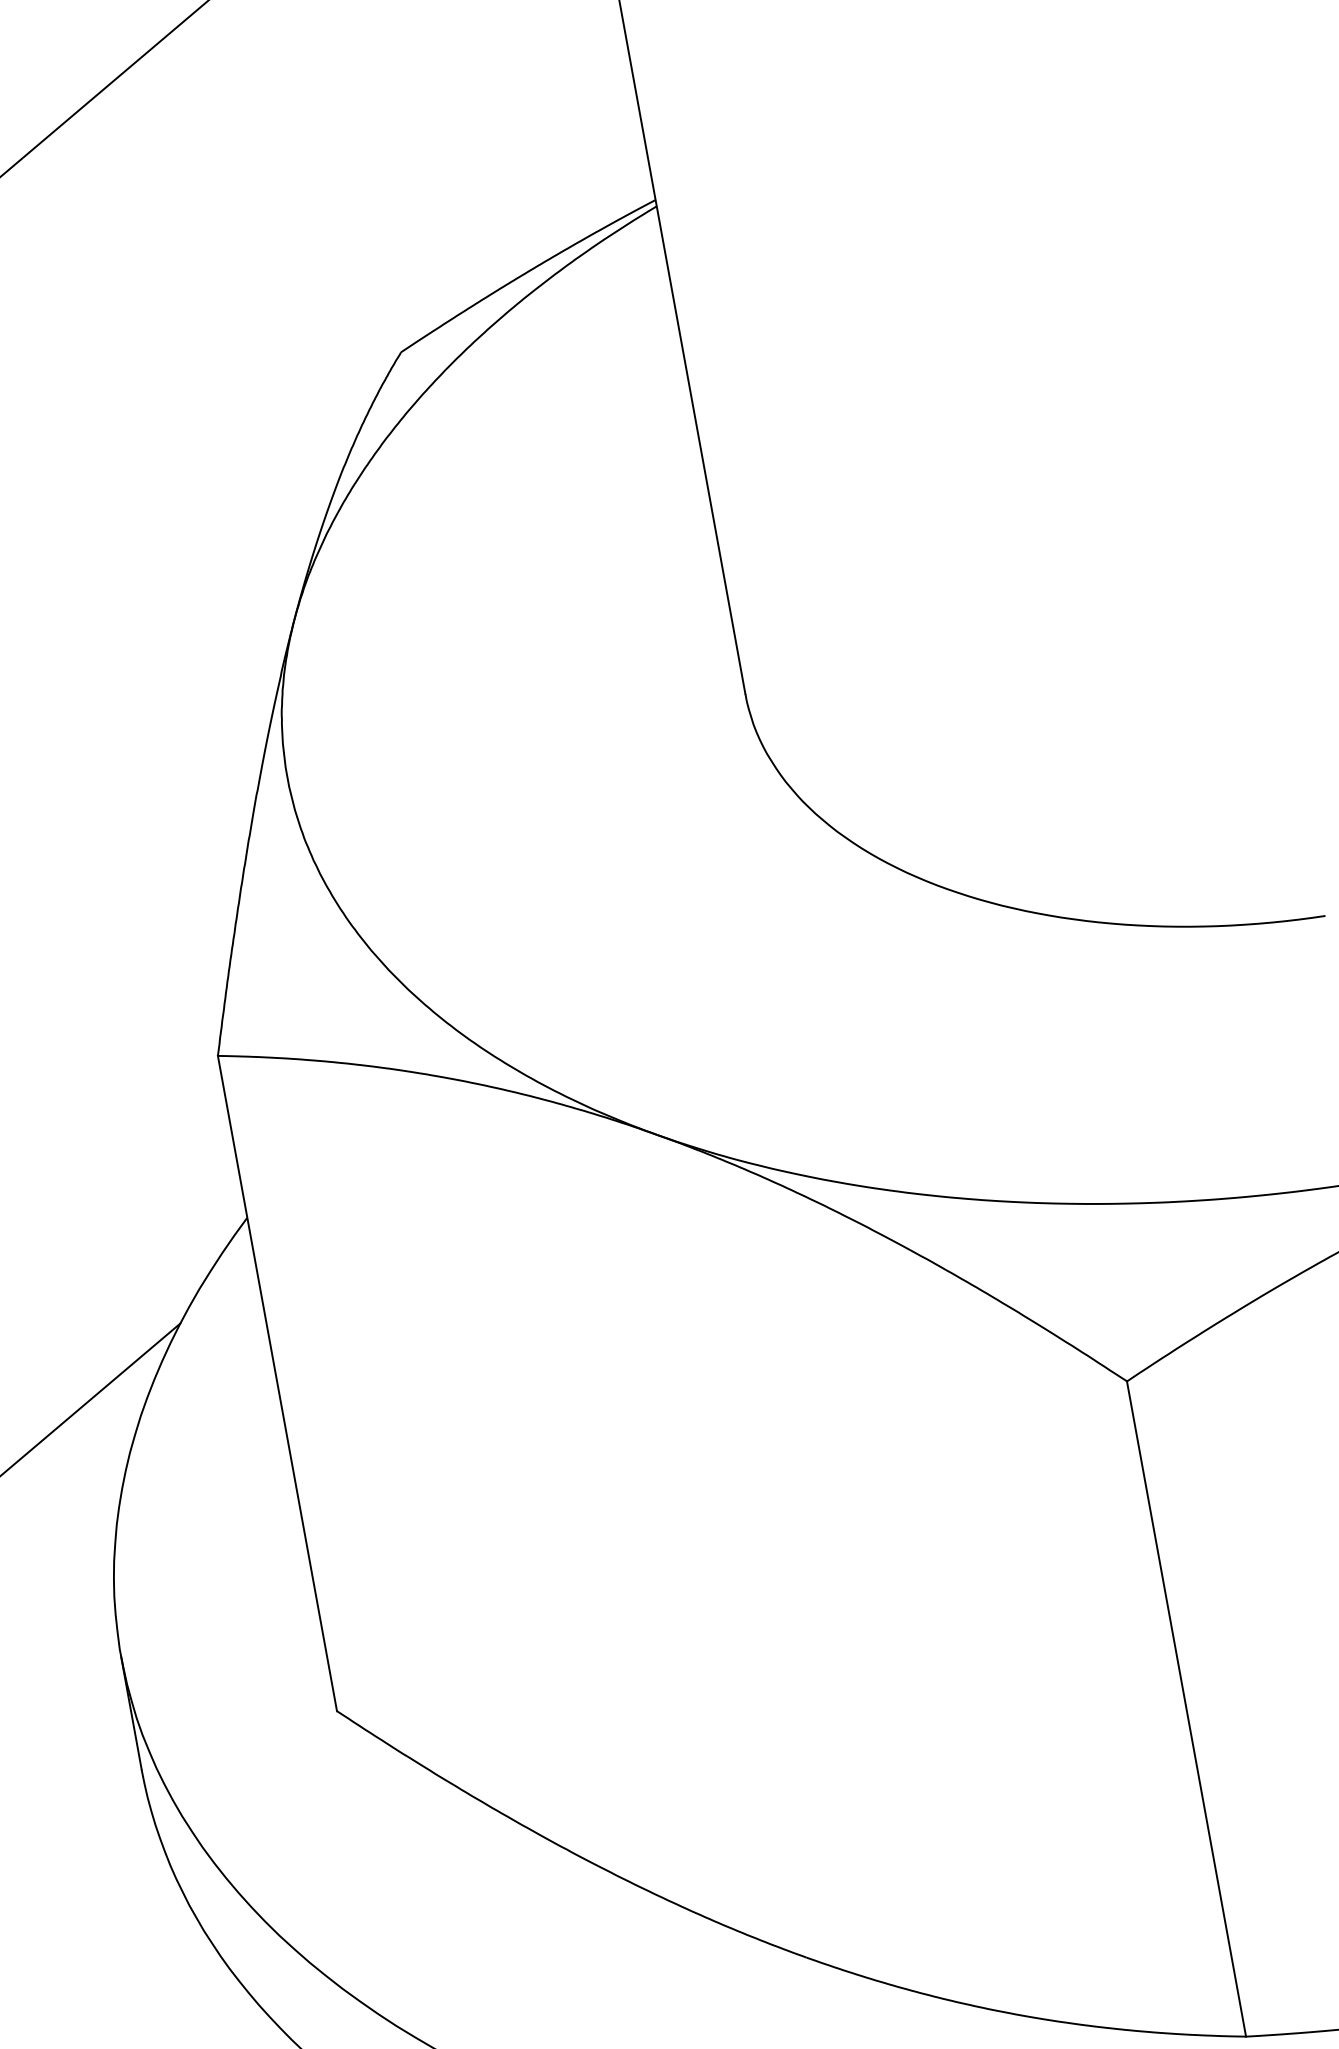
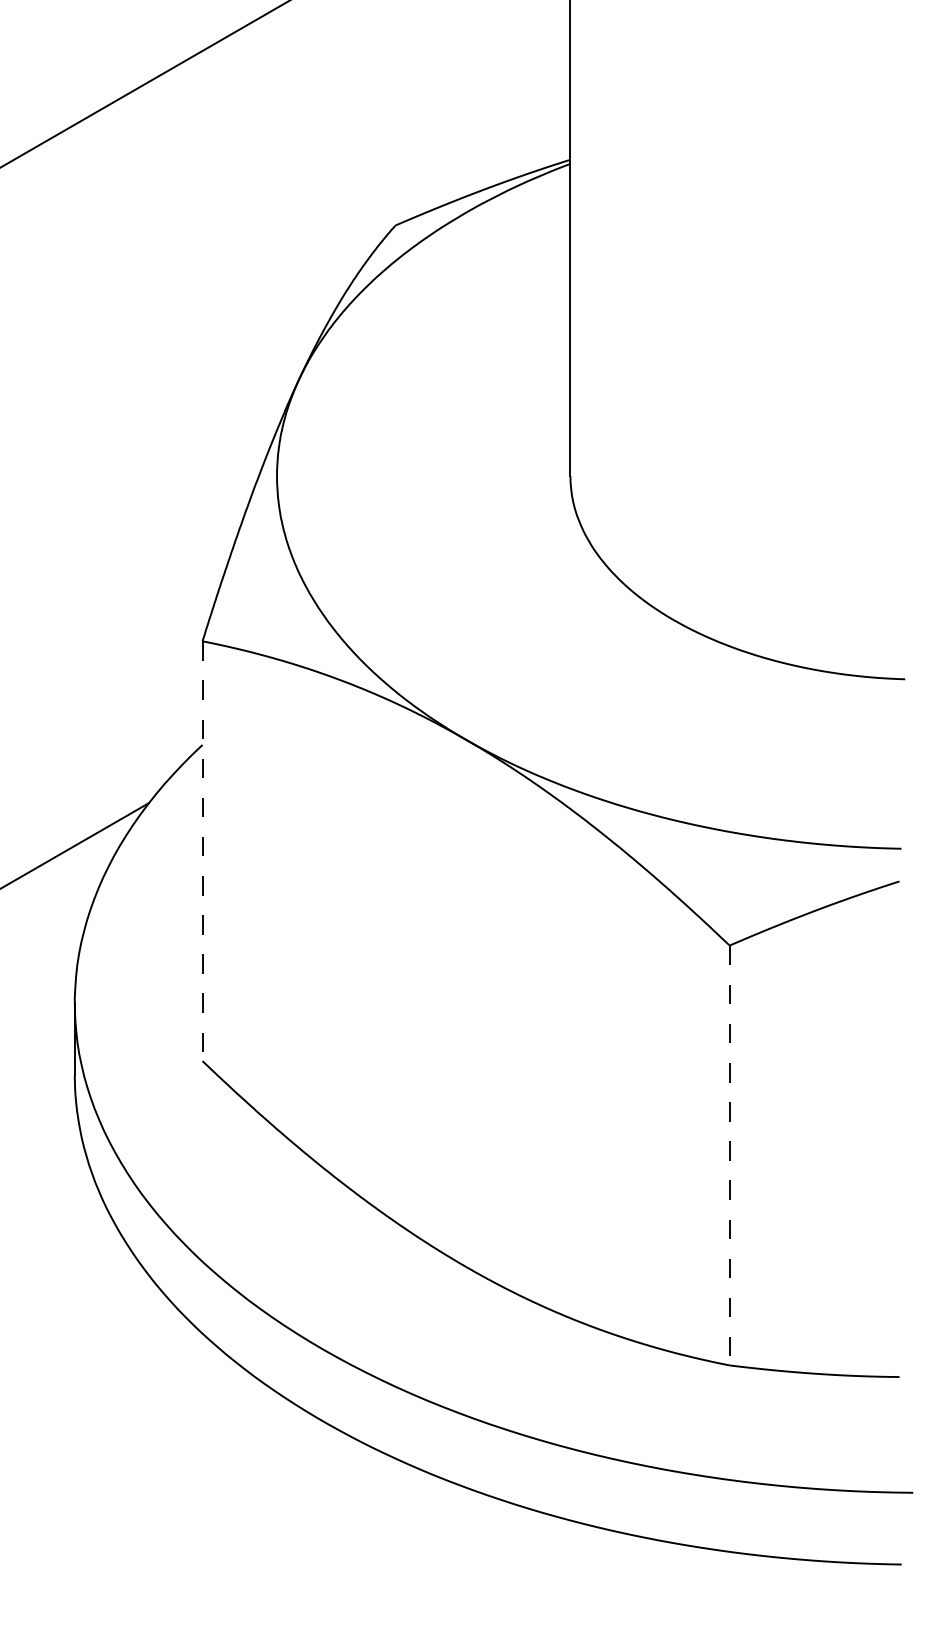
line: (277, 1384) -> (202, 851), solid -> dashed
line: (1186, 1709) -> (729, 1155), solid -> dashed

